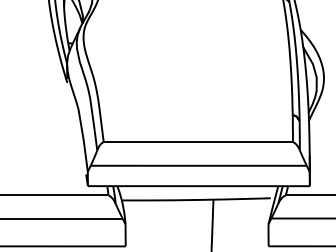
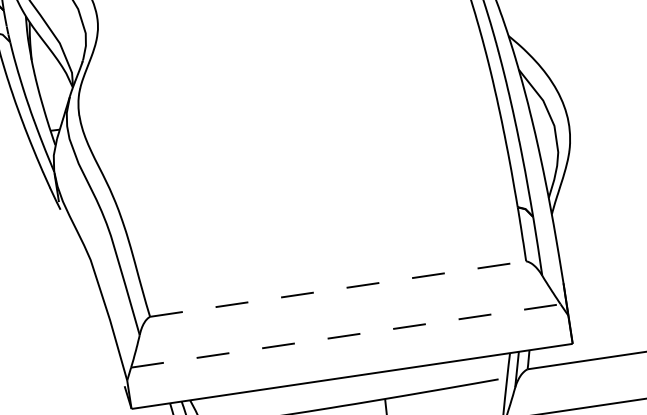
line: (198, 142) -> (338, 289), solid -> dashed
line: (199, 165) -> (347, 335), solid -> dashed

